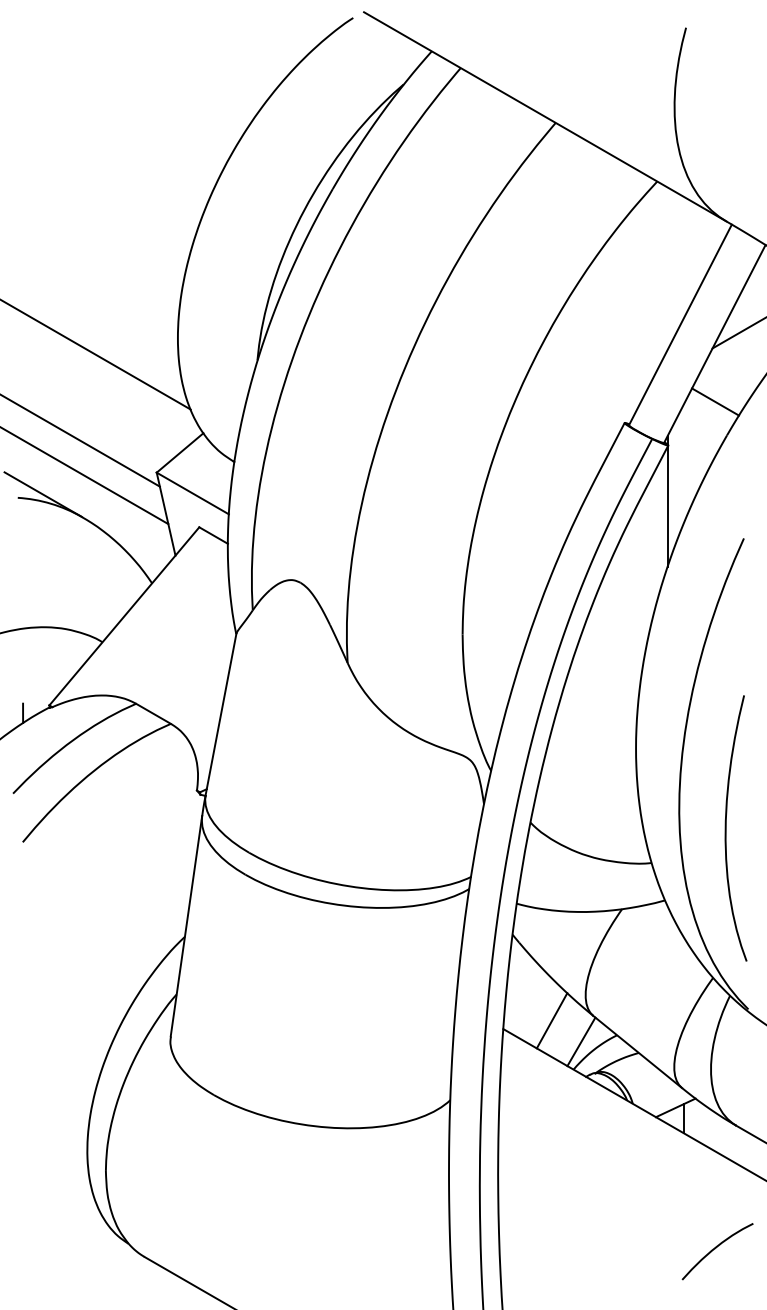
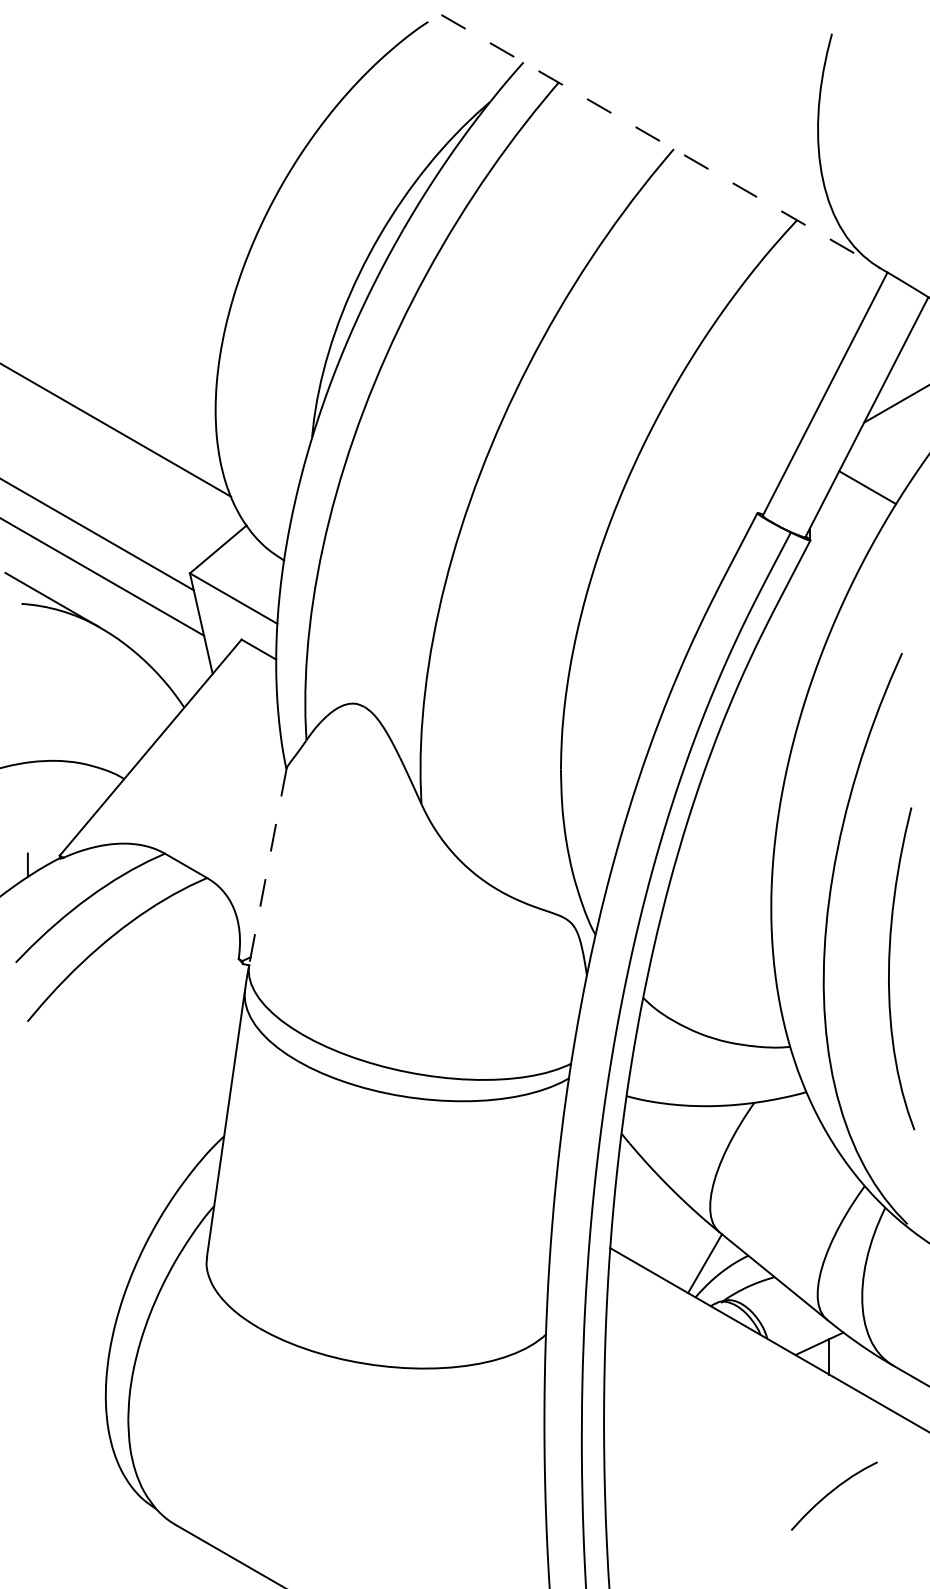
line: (545, 116) -> (661, 141), solid -> dashed
line: (667, 506) -> (809, 614), removed
line: (220, 714) -> (267, 866), solid -> dashed
curve: (726, 828) -> (889, 968), moved
line: (551, 1020) -> (668, 1237), removed
curve: (716, 1248) -> (832, 1492), moved

